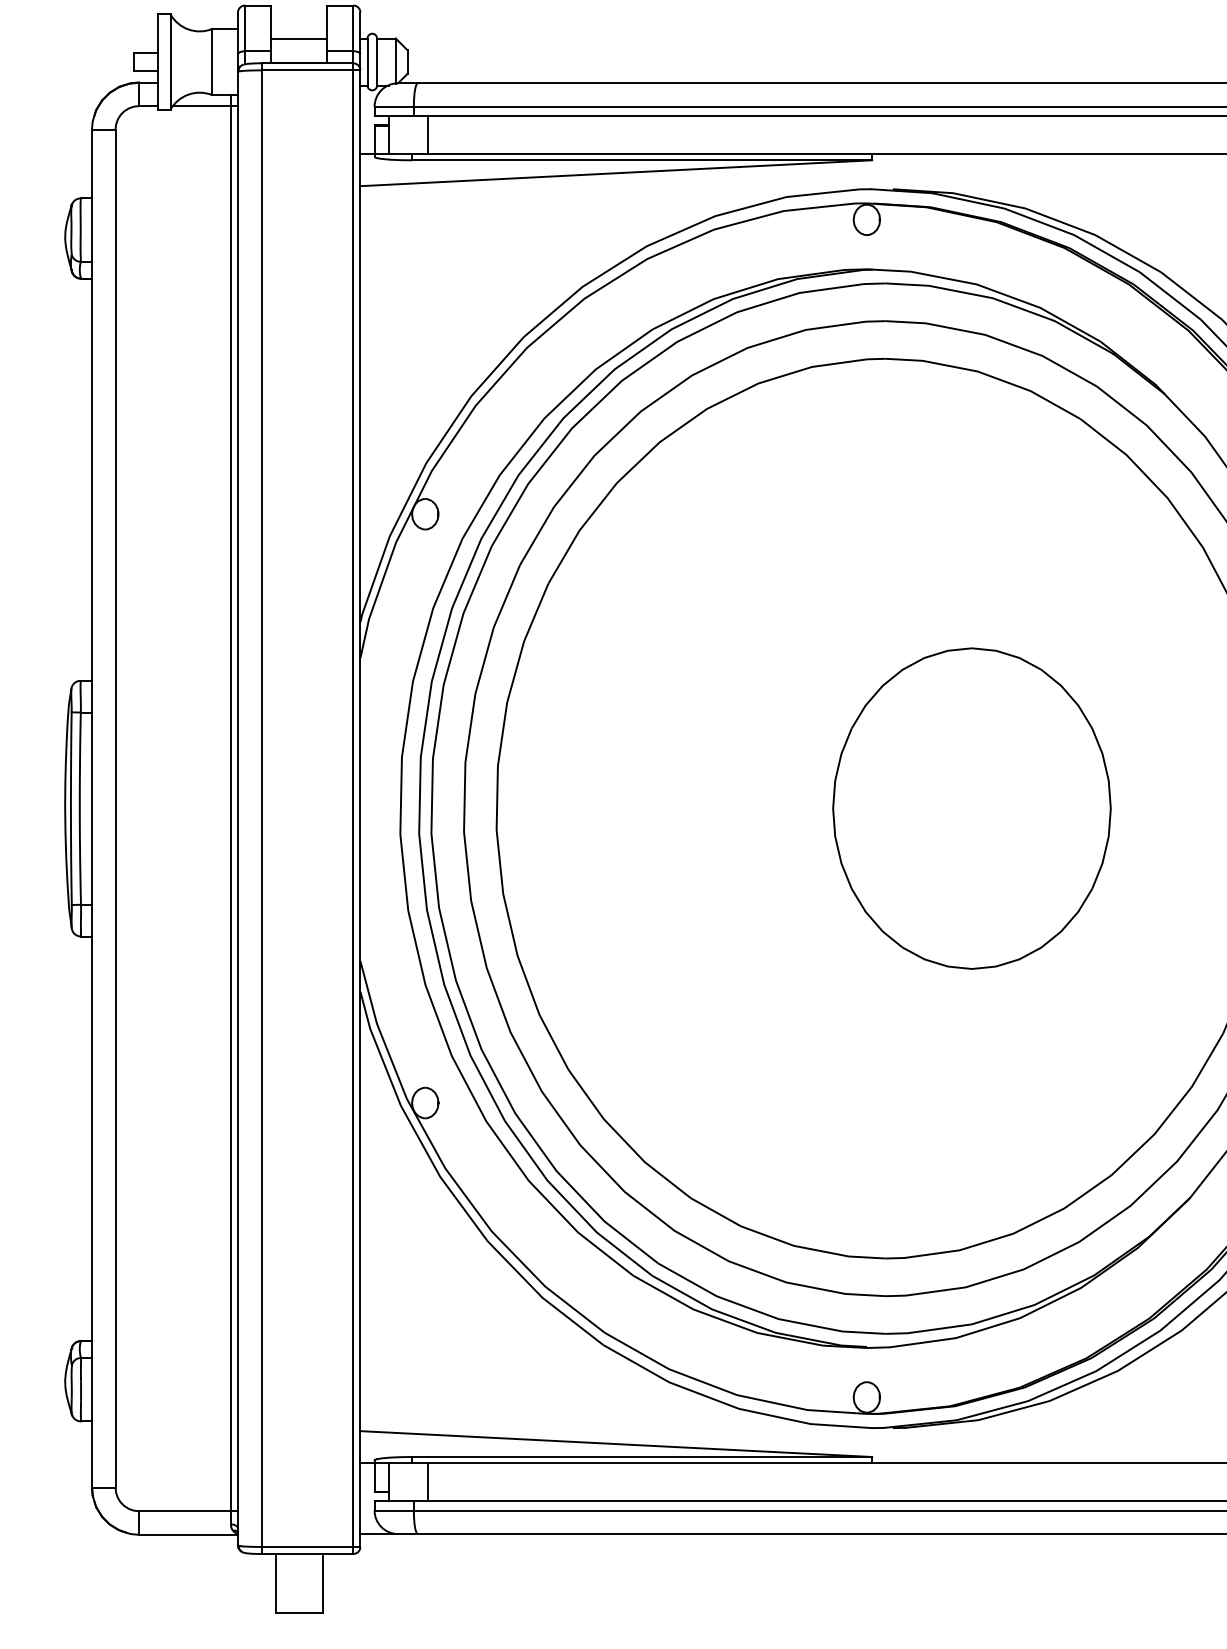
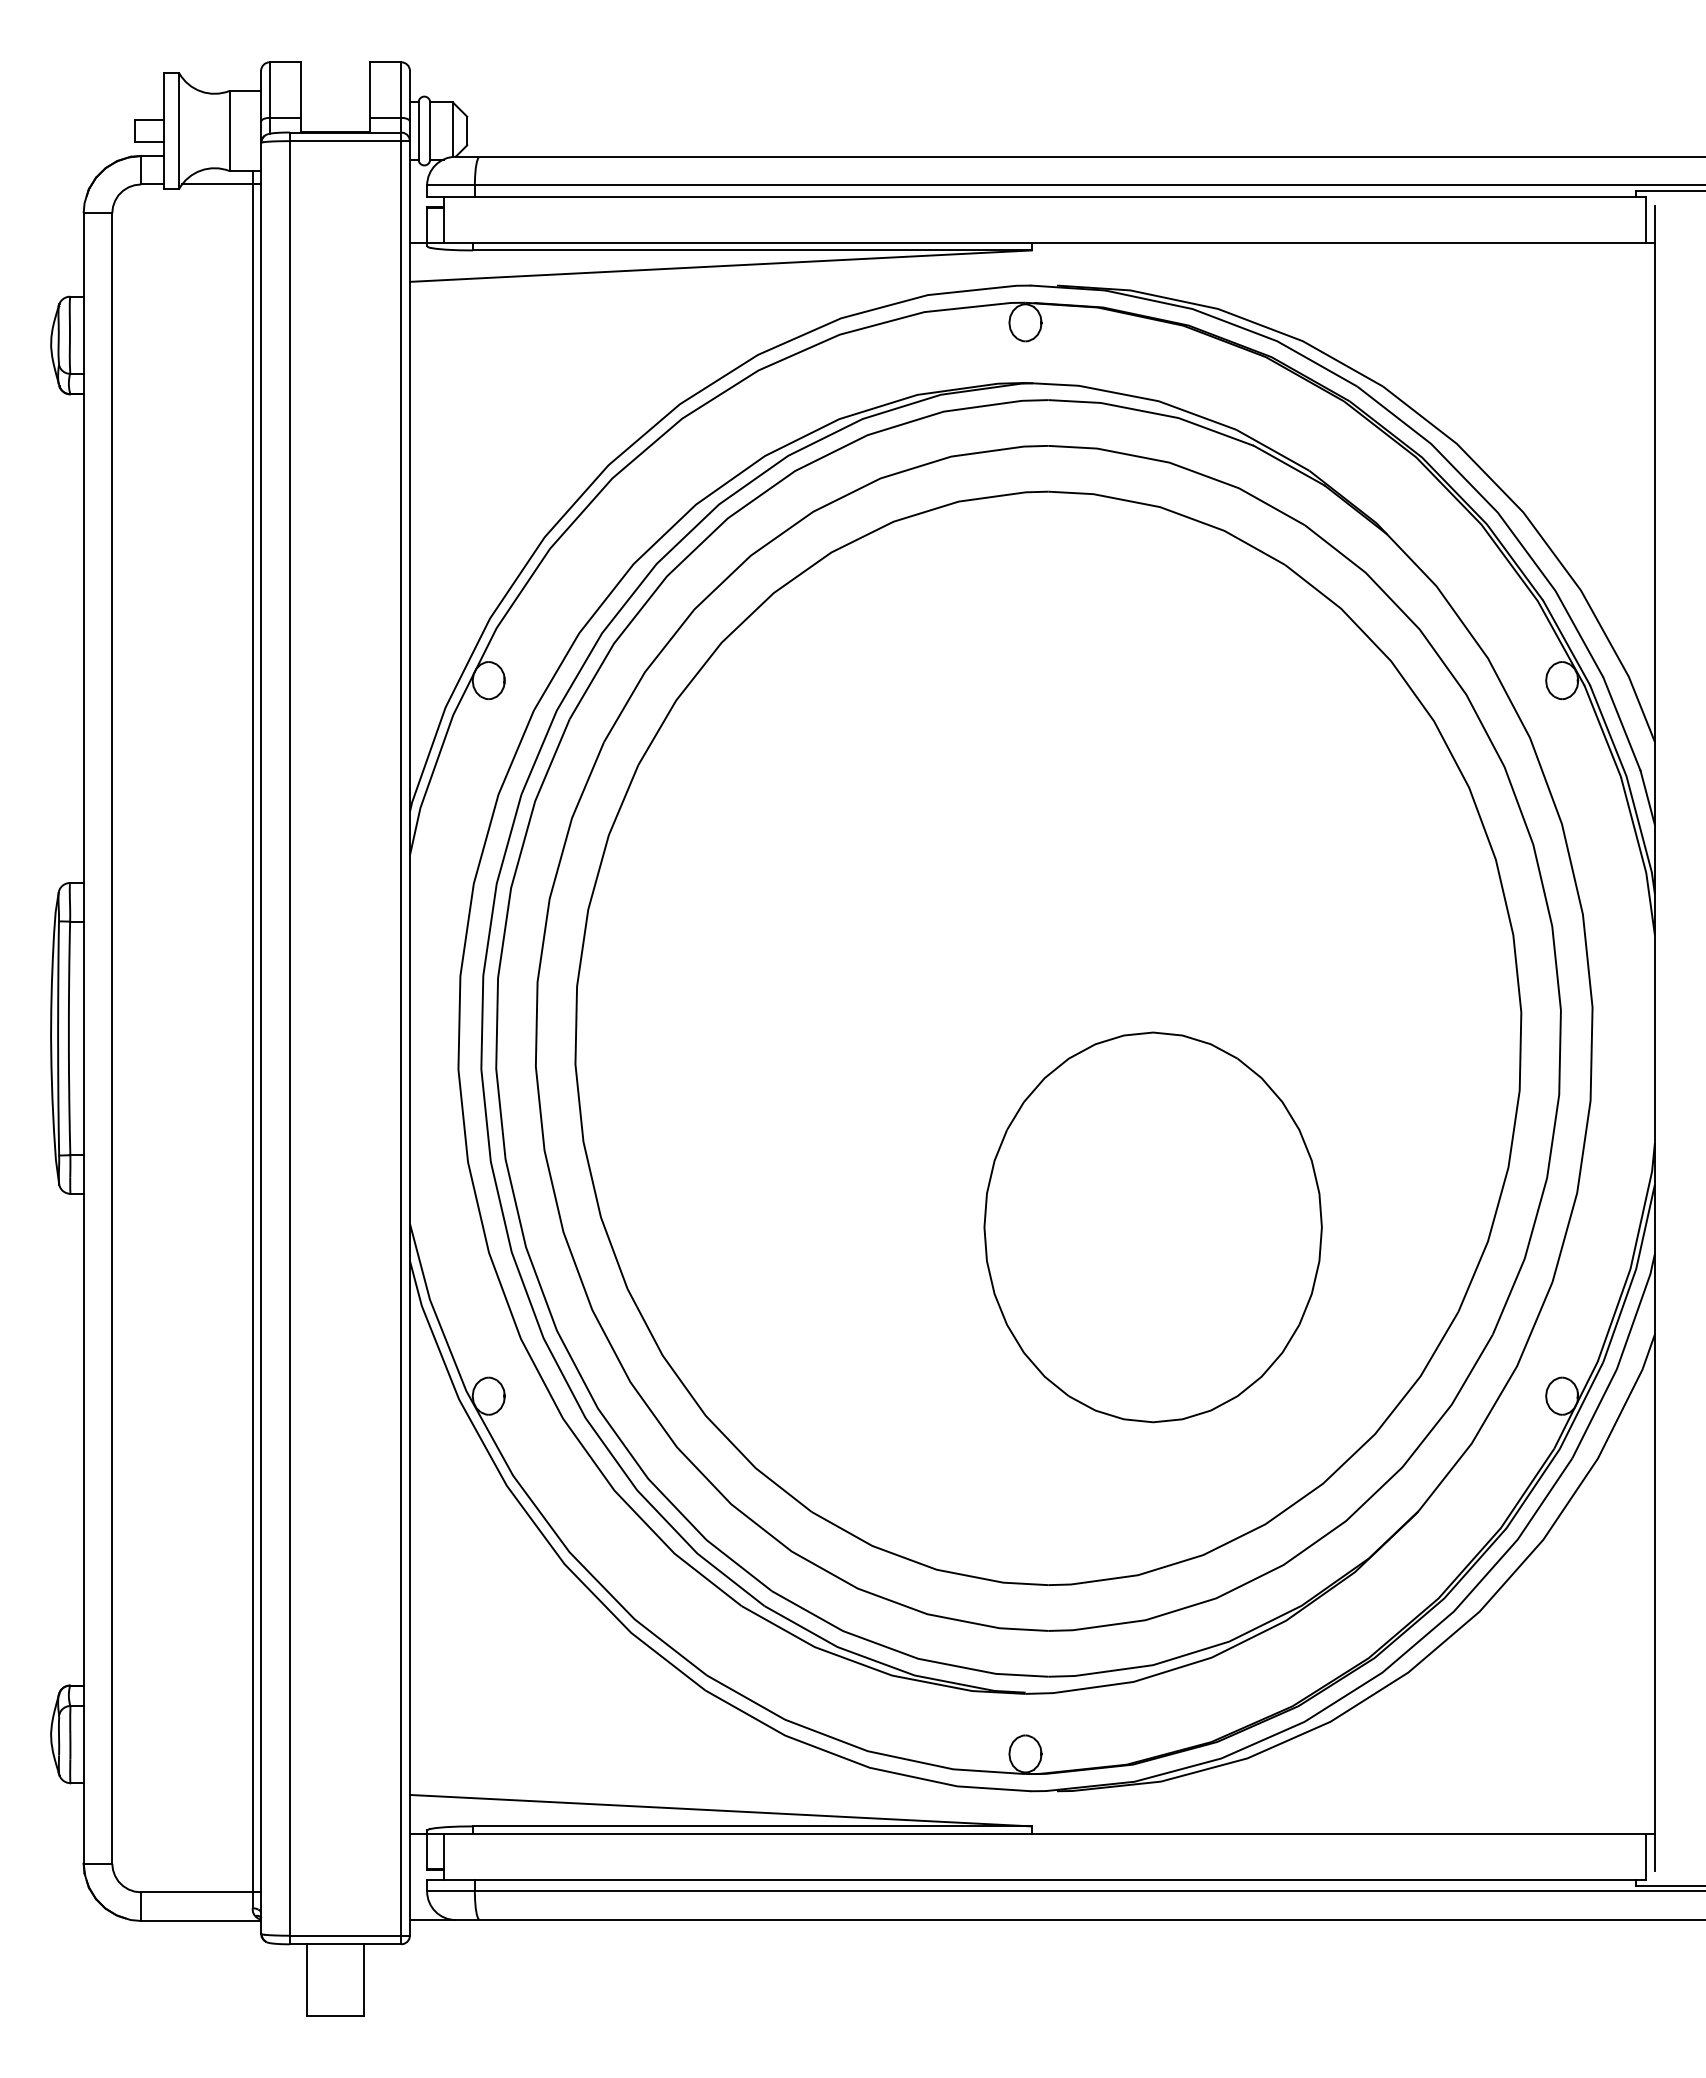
line: (299, 38) -> (335, 102), removed
line: (428, 134) -> (492, 219), removed
part: (971, 808) -> (1152, 1227), moved
line: (428, 1481) -> (492, 1856), removed

